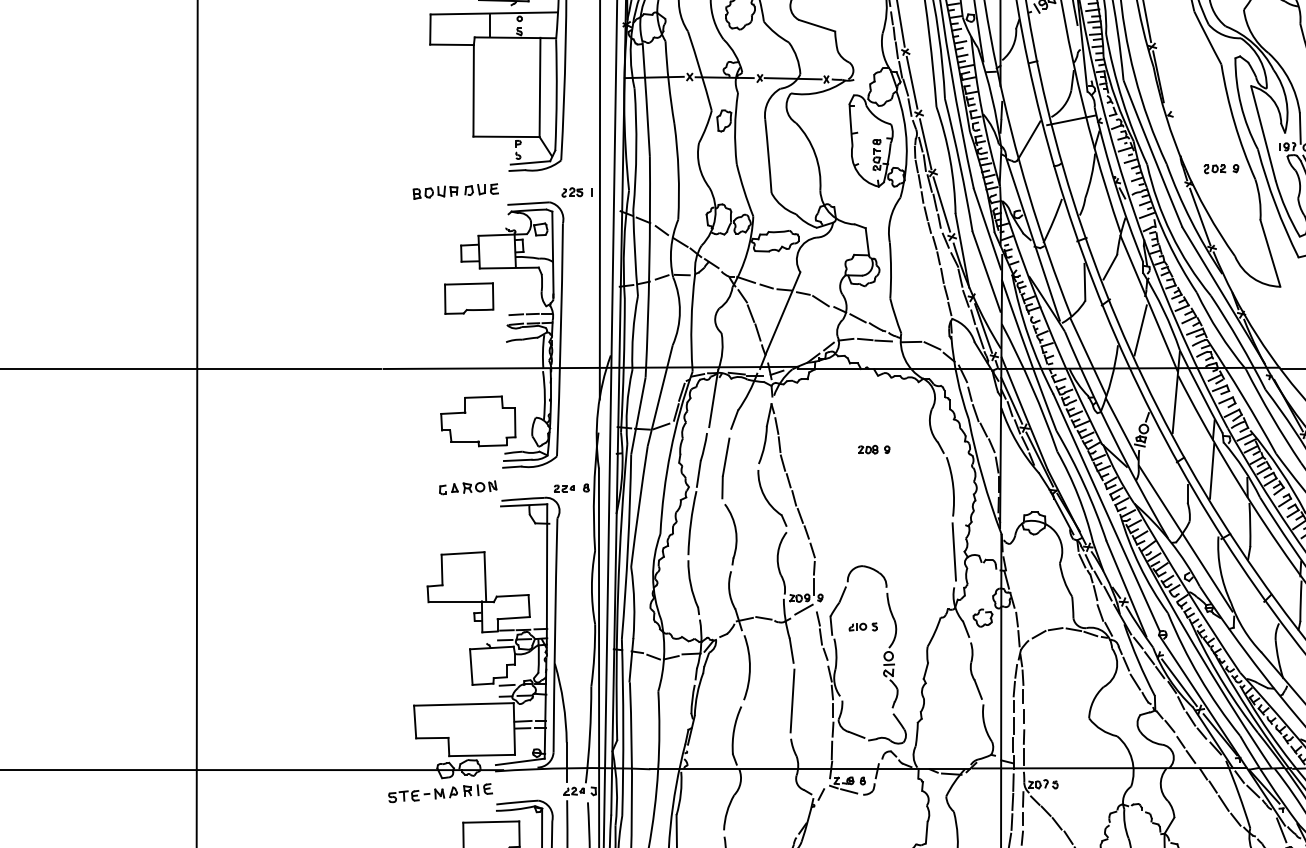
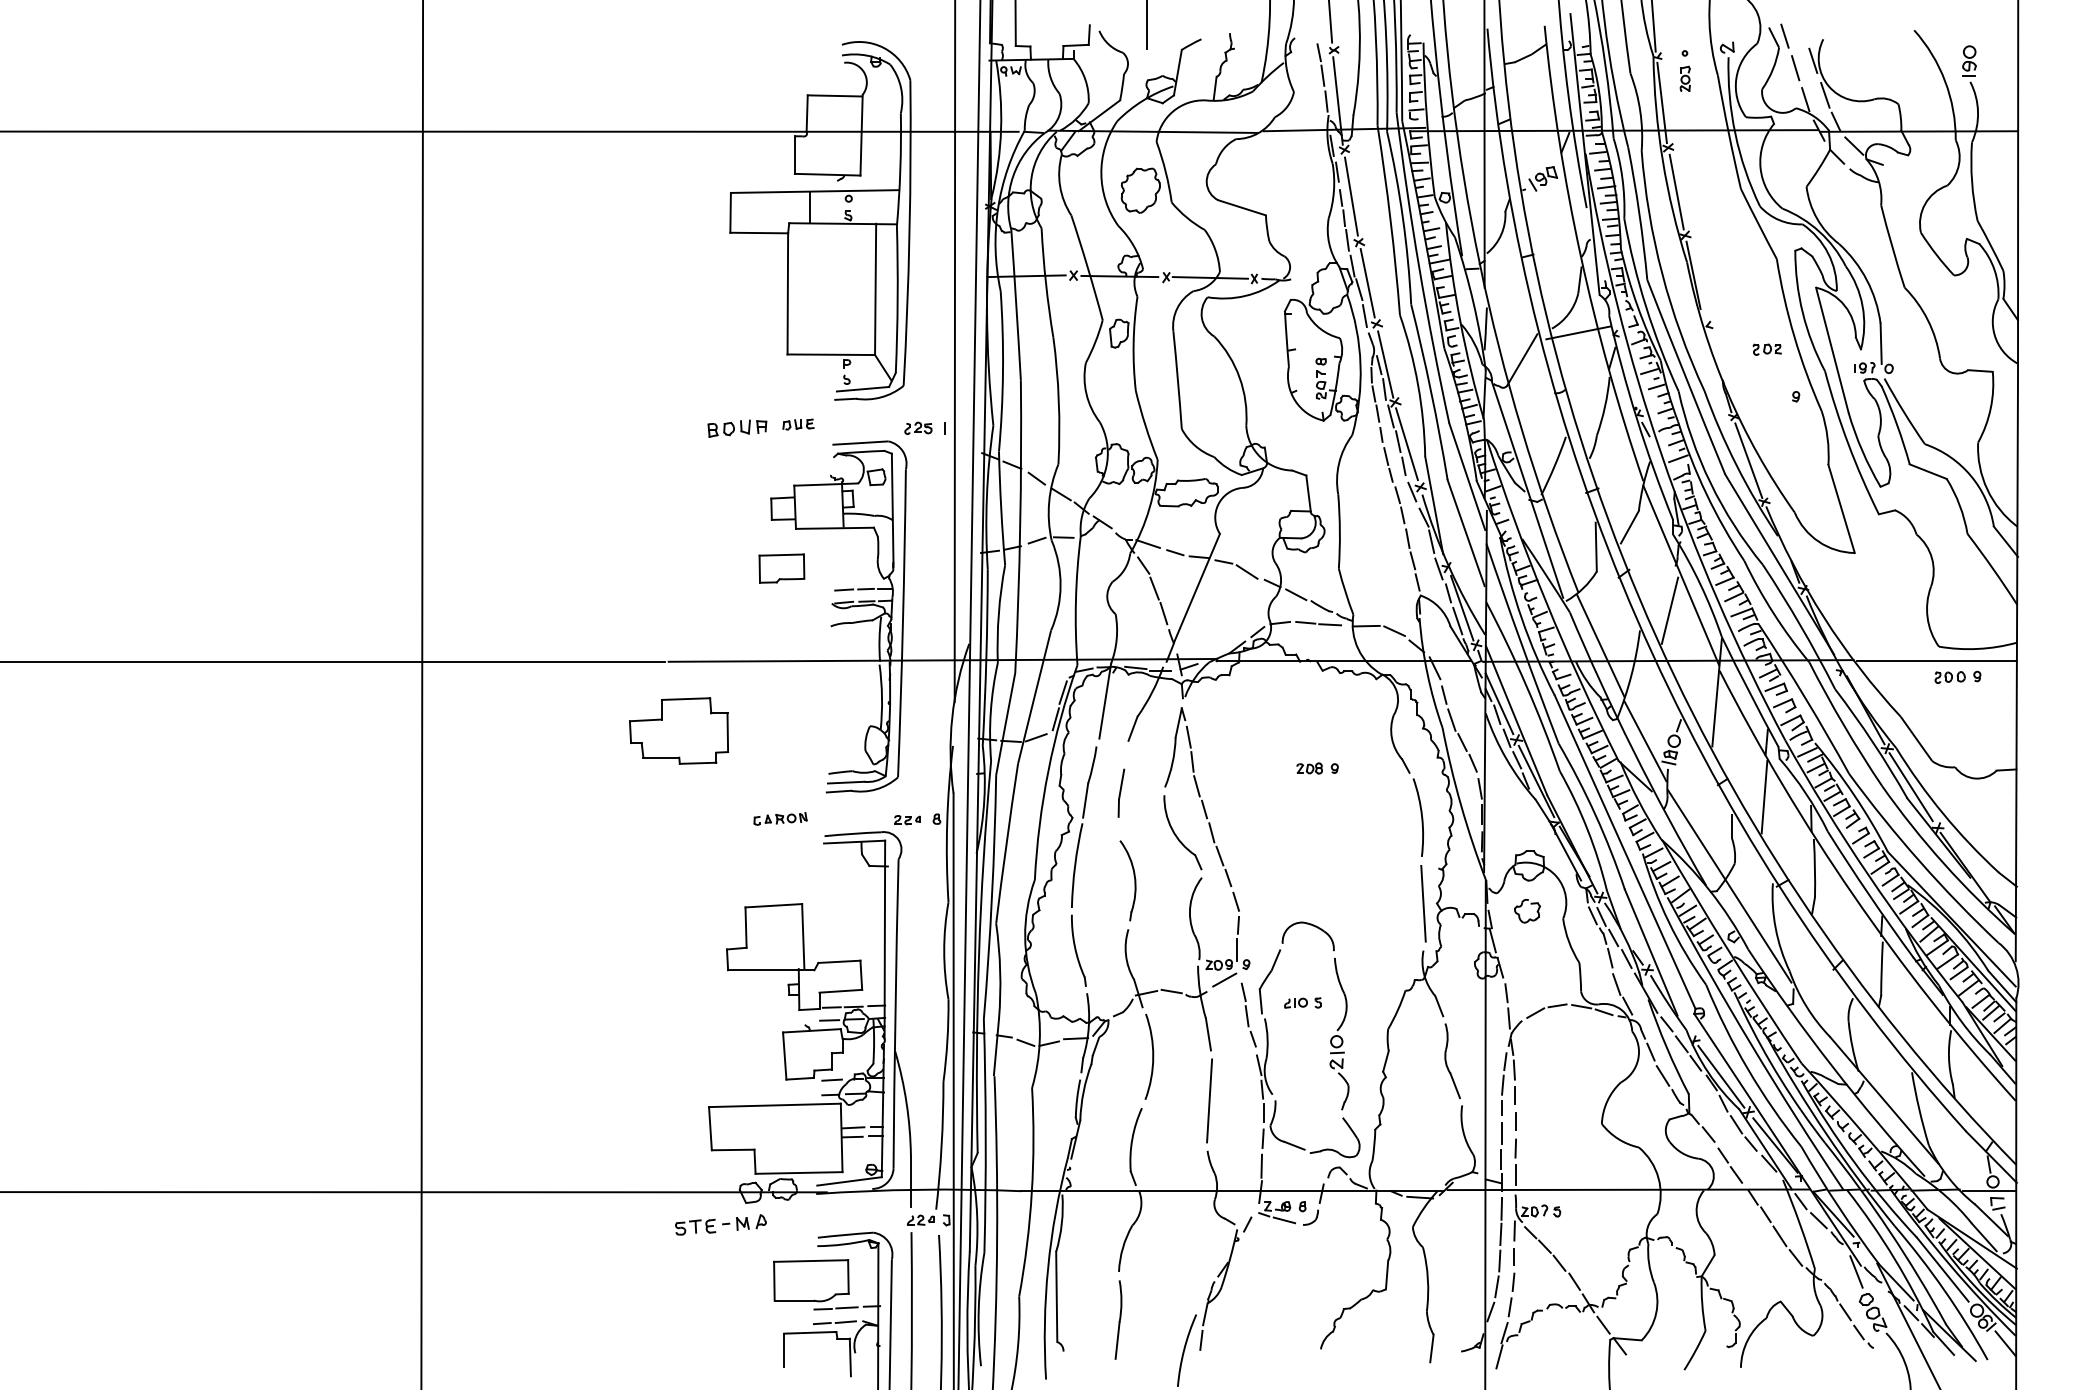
part: (1214, 169) -> (1766, 349), moved
part: (481, 189) -> (798, 424), size x0.7
part: (468, 298) -> (781, 568), size x0.7
part: (478, 420) -> (679, 730), moved
part: (725, 467) -> (1121, 792), size x0.6
part: (468, 487) -> (780, 818), size x0.7
part: (984, 623) -> (1529, 918), moved
part: (477, 789) -> (793, 1218), removed

